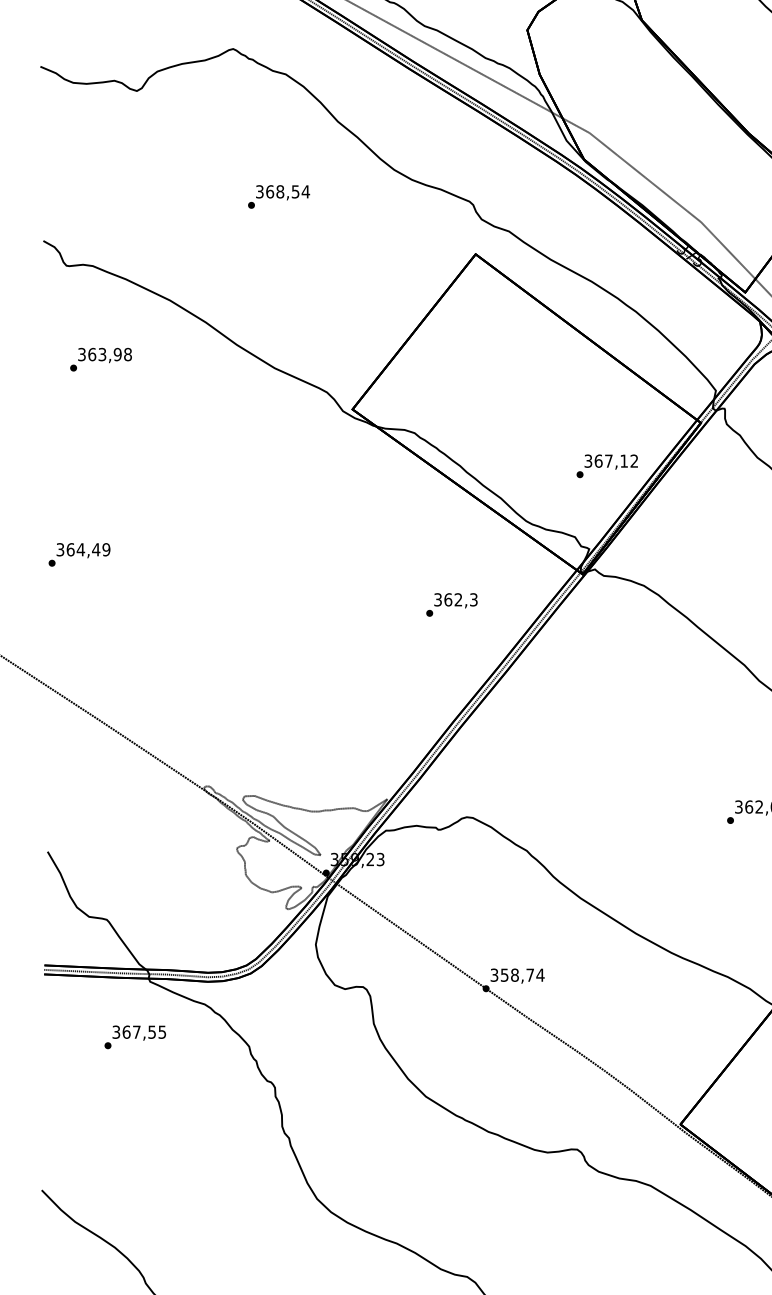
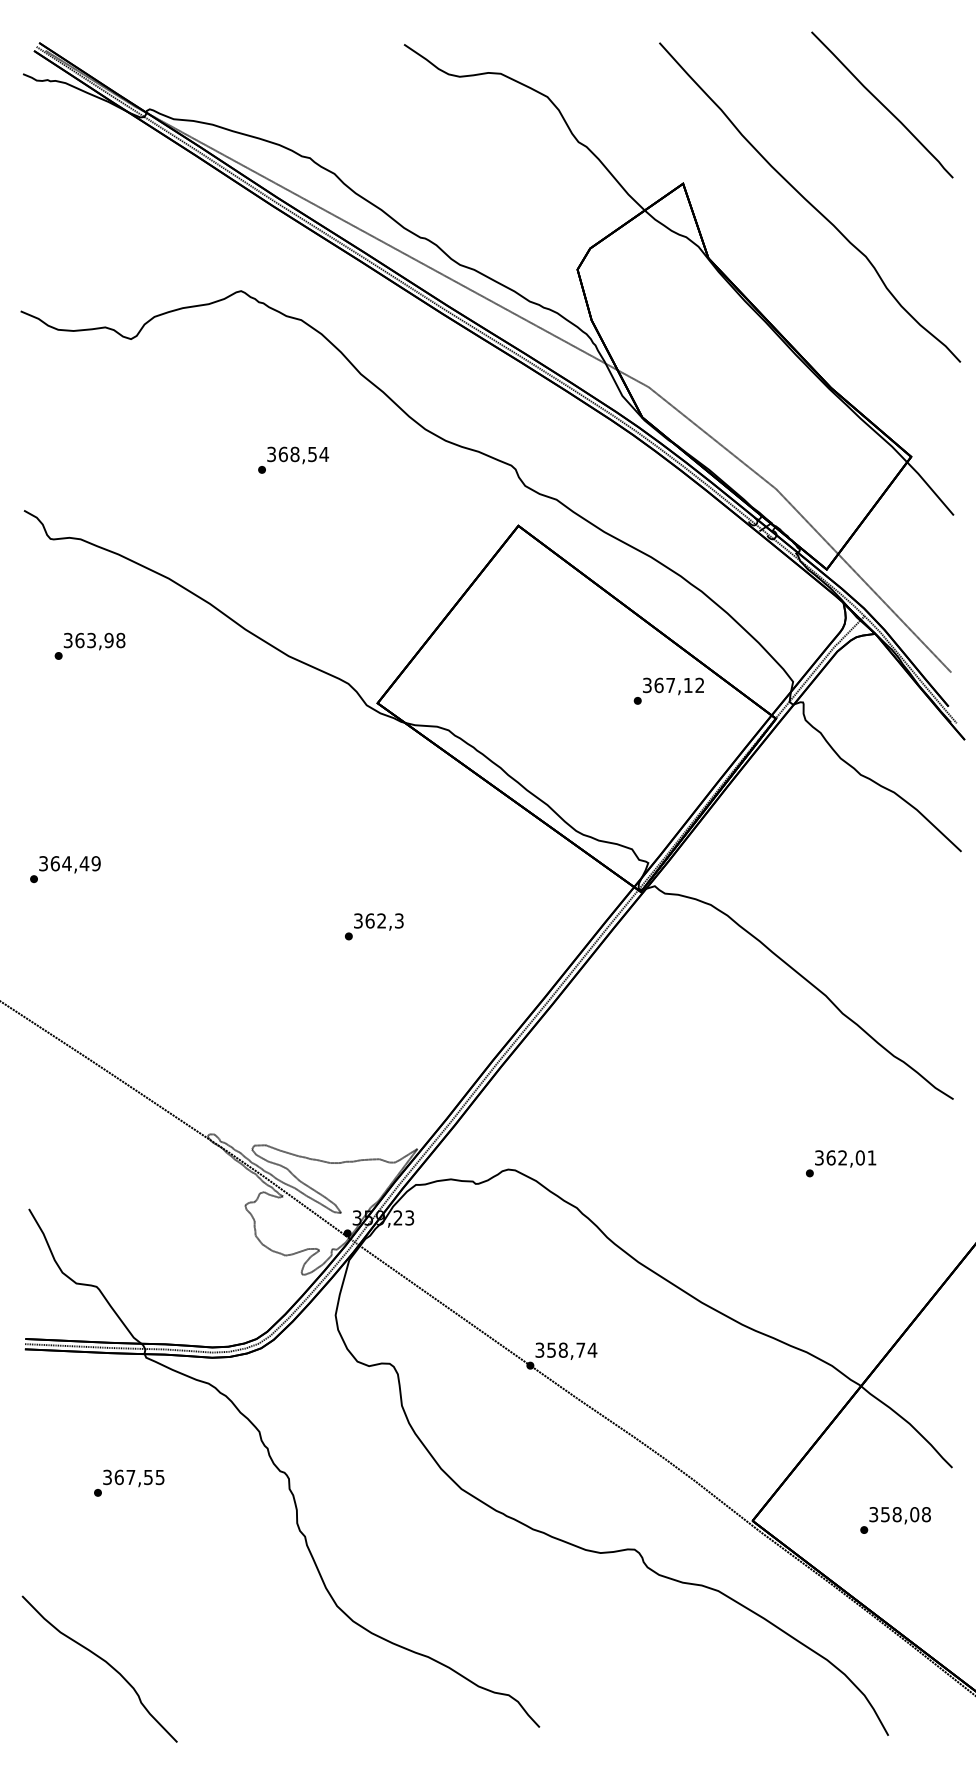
text: (606, 465) -> (668, 690), moved
text: (452, 604) -> (374, 926), moved
text: (135, 1036) -> (129, 1482), moved

